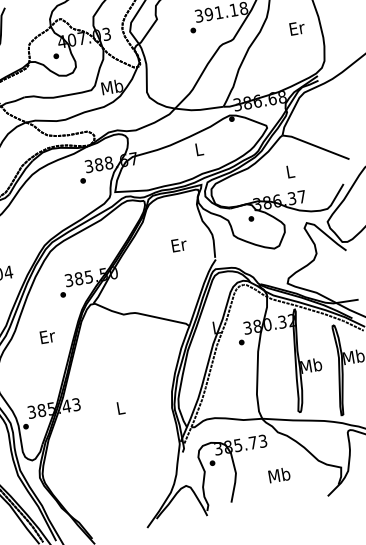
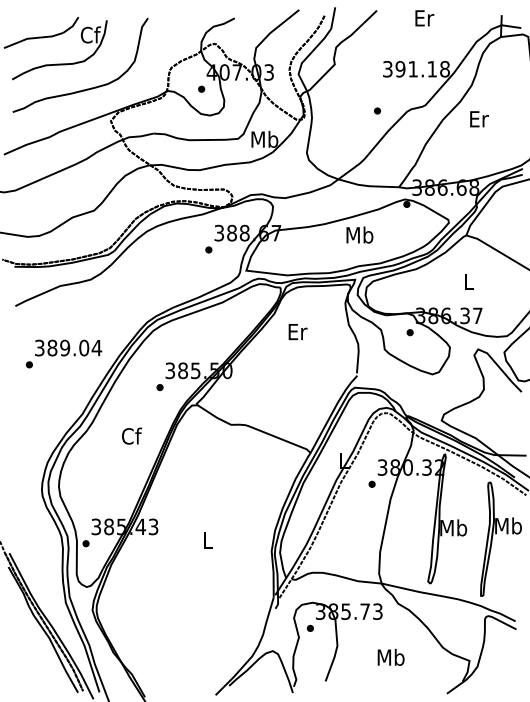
text: (297, 28) -> (479, 119), moved
part: (193, 30) -> (377, 110), moved
text: (198, 148) -> (359, 234), L -> Mb
text: (179, 245) -> (297, 332), moved
text: (48, 335) -> (132, 435), Er -> Cf

